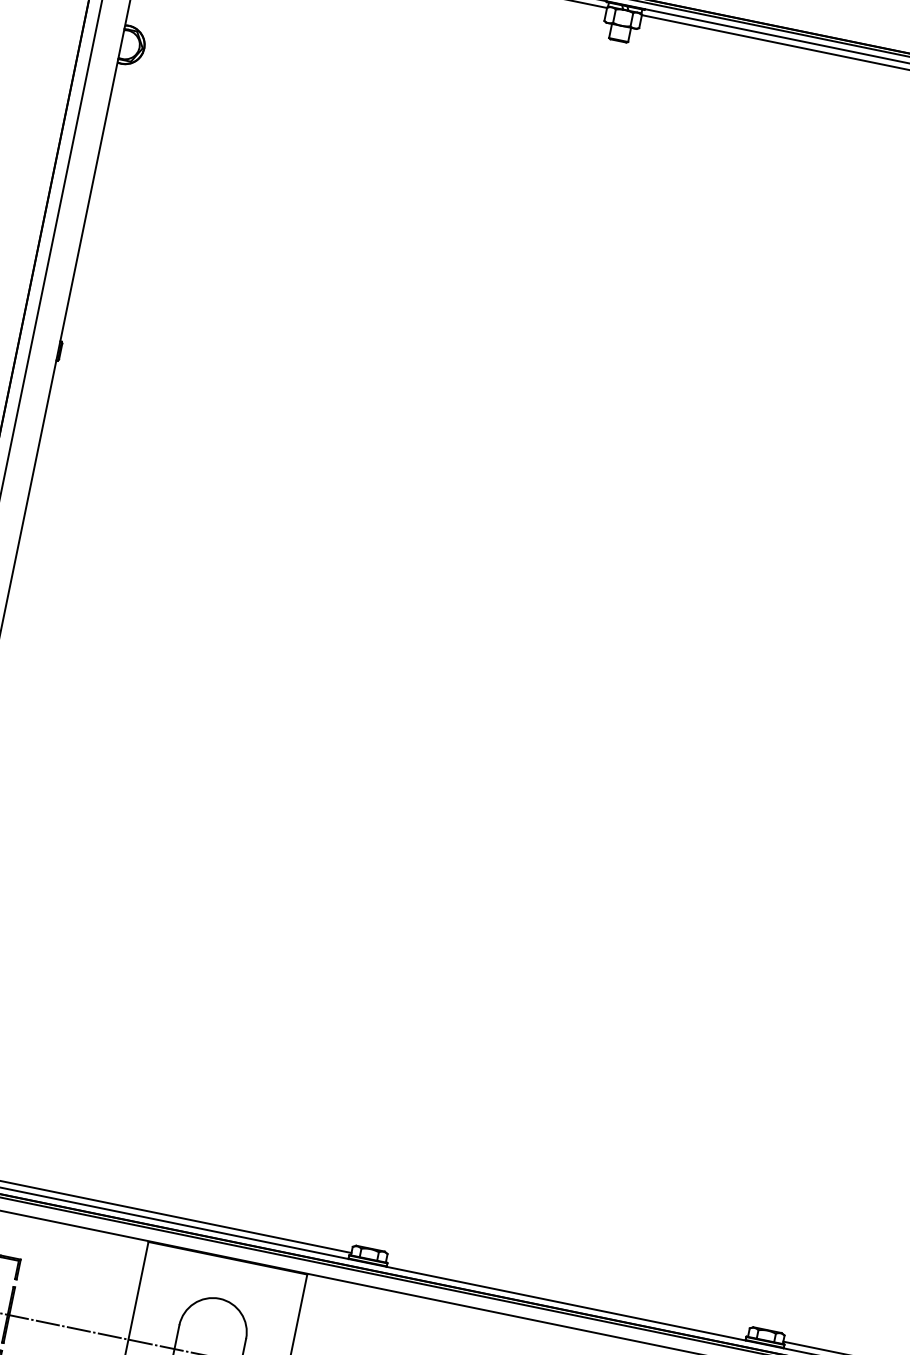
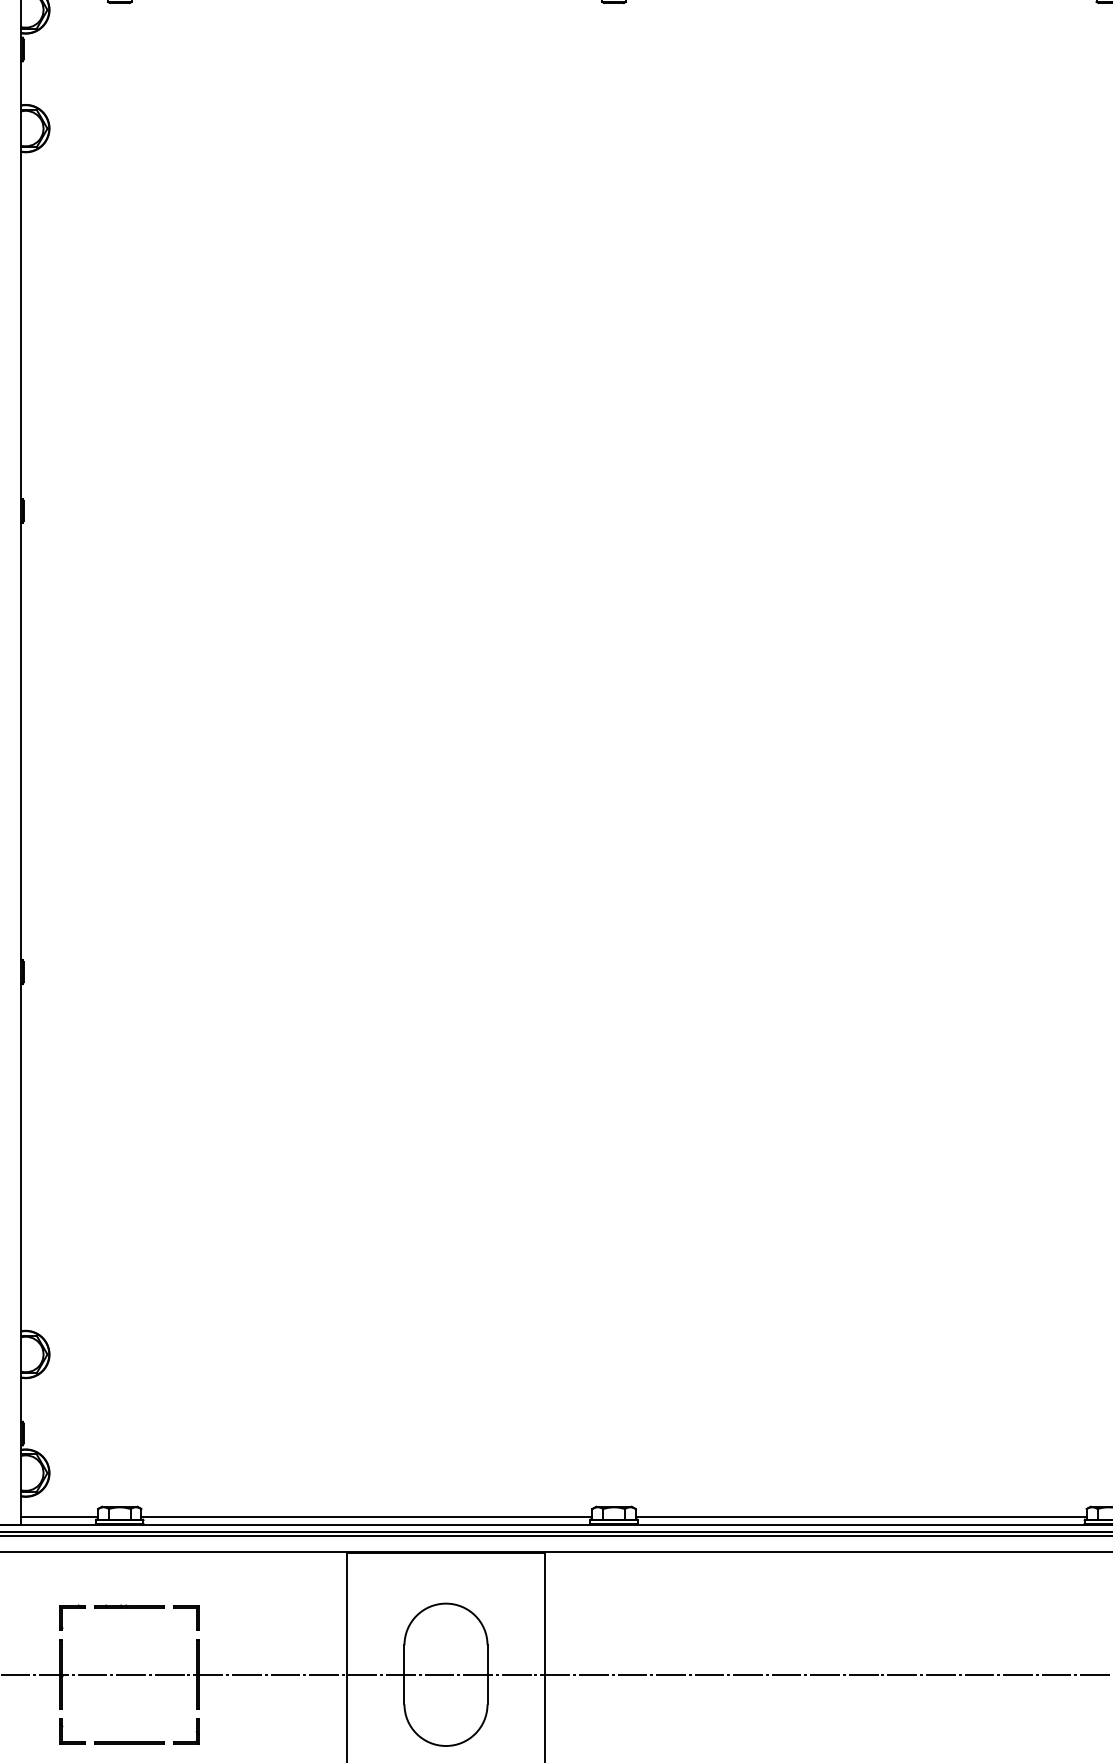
line: (566, 1297) -> (860, 1516), added

